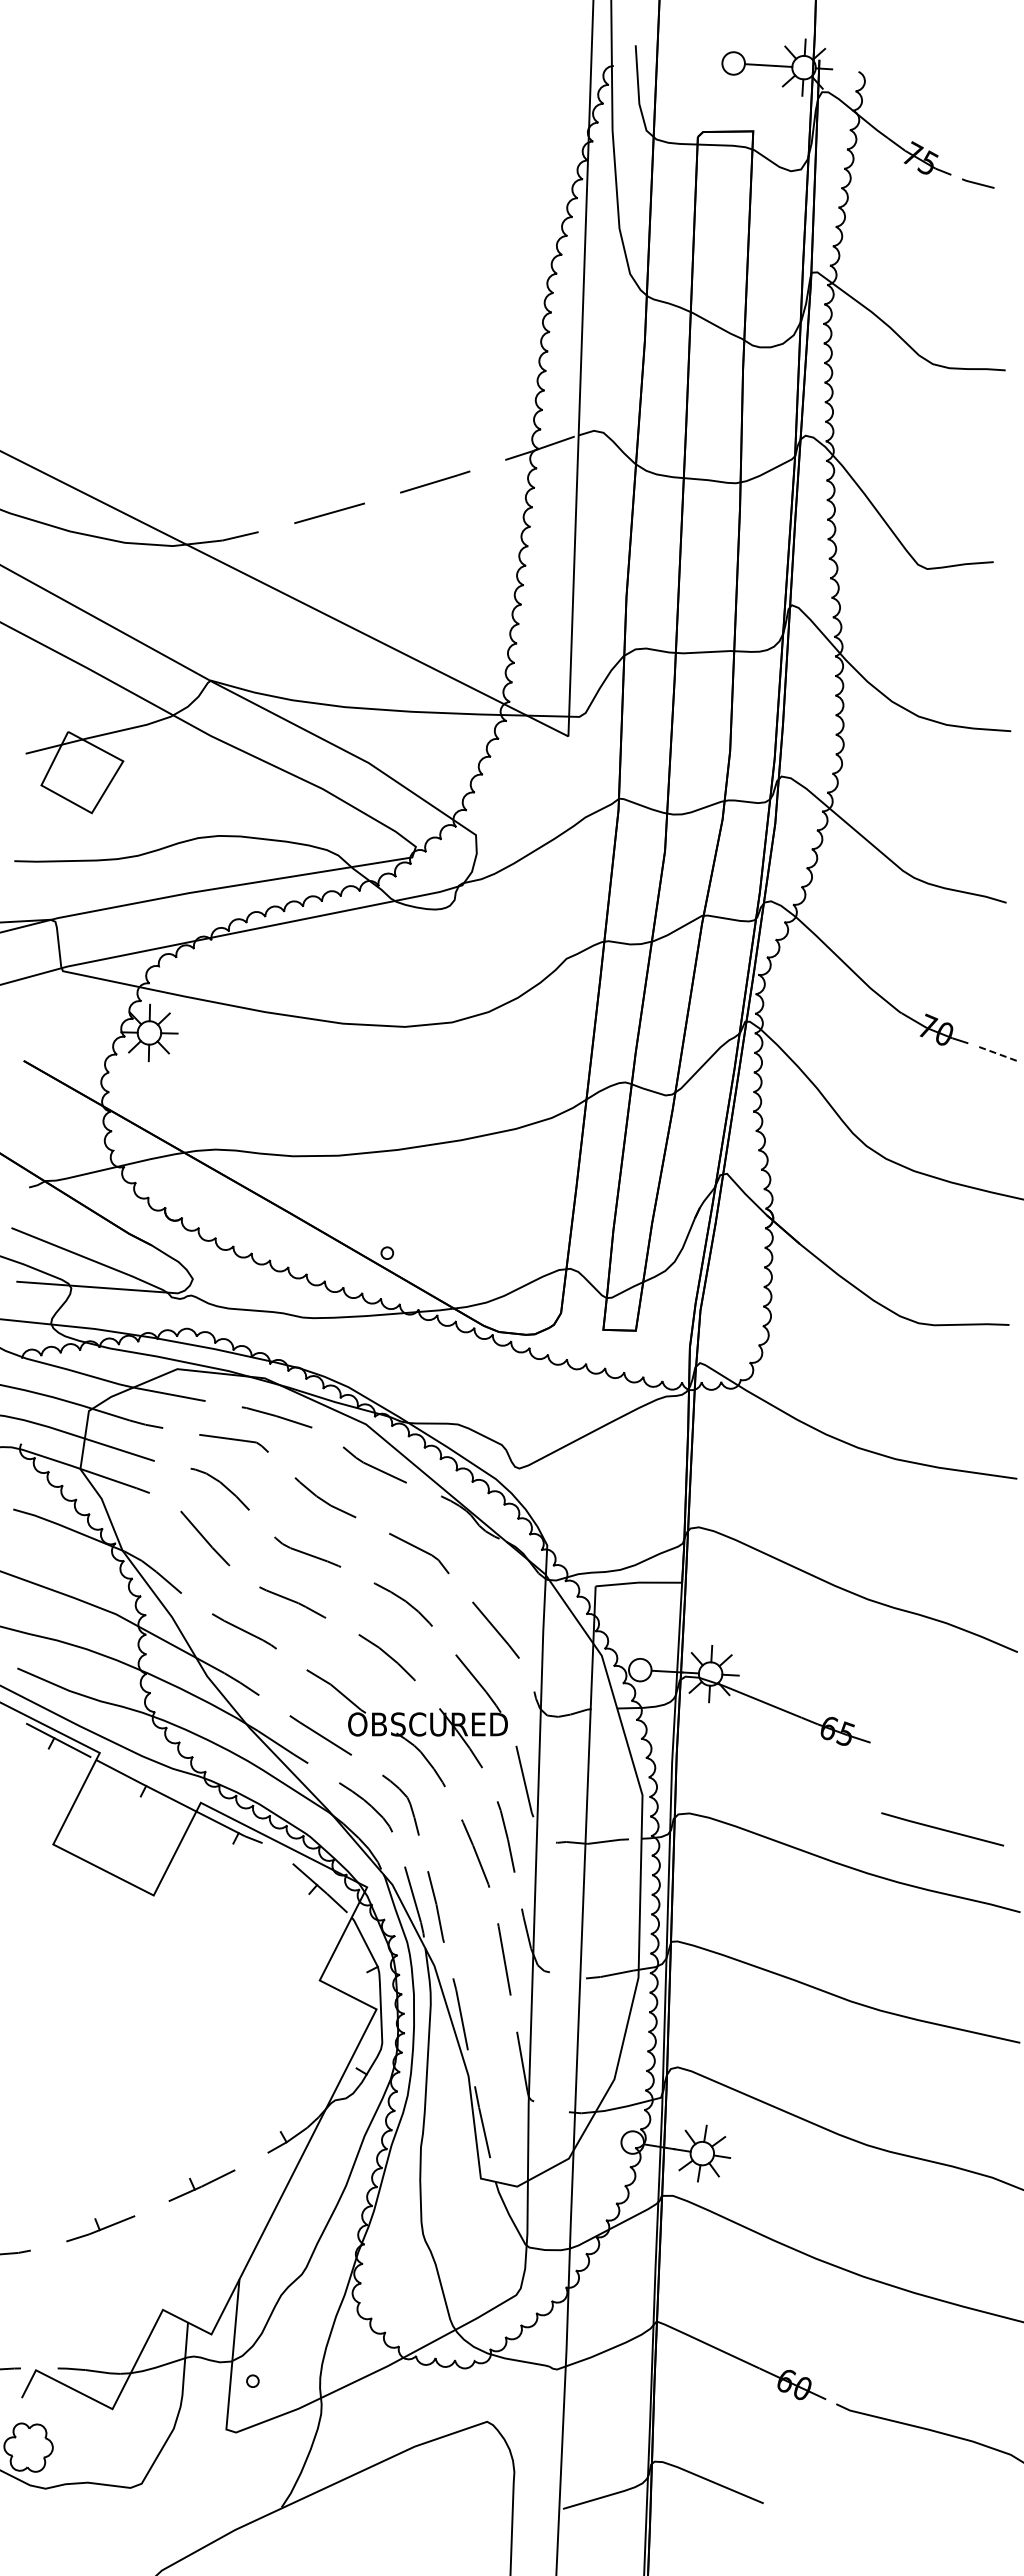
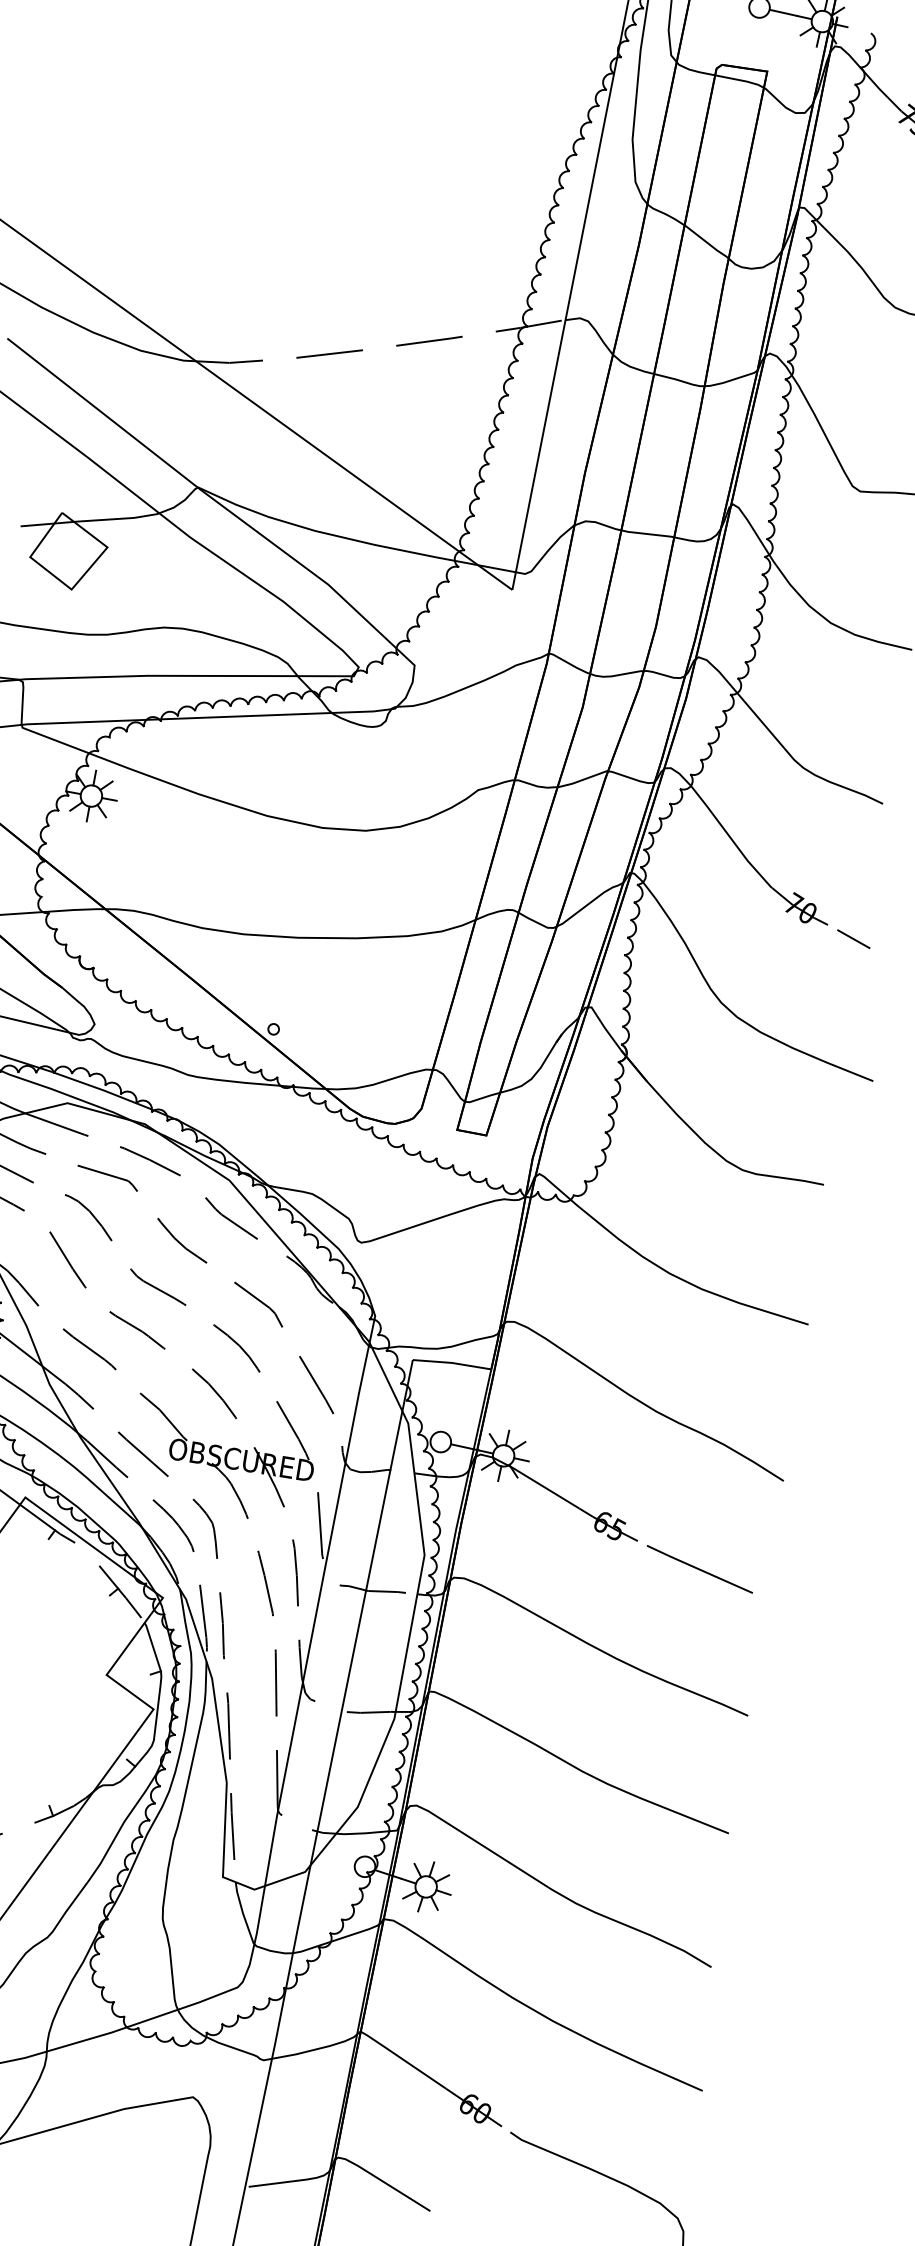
line: (998, 1054) -> (853, 939), dashed -> solid
line: (942, 1829) -> (699, 1569), moved

